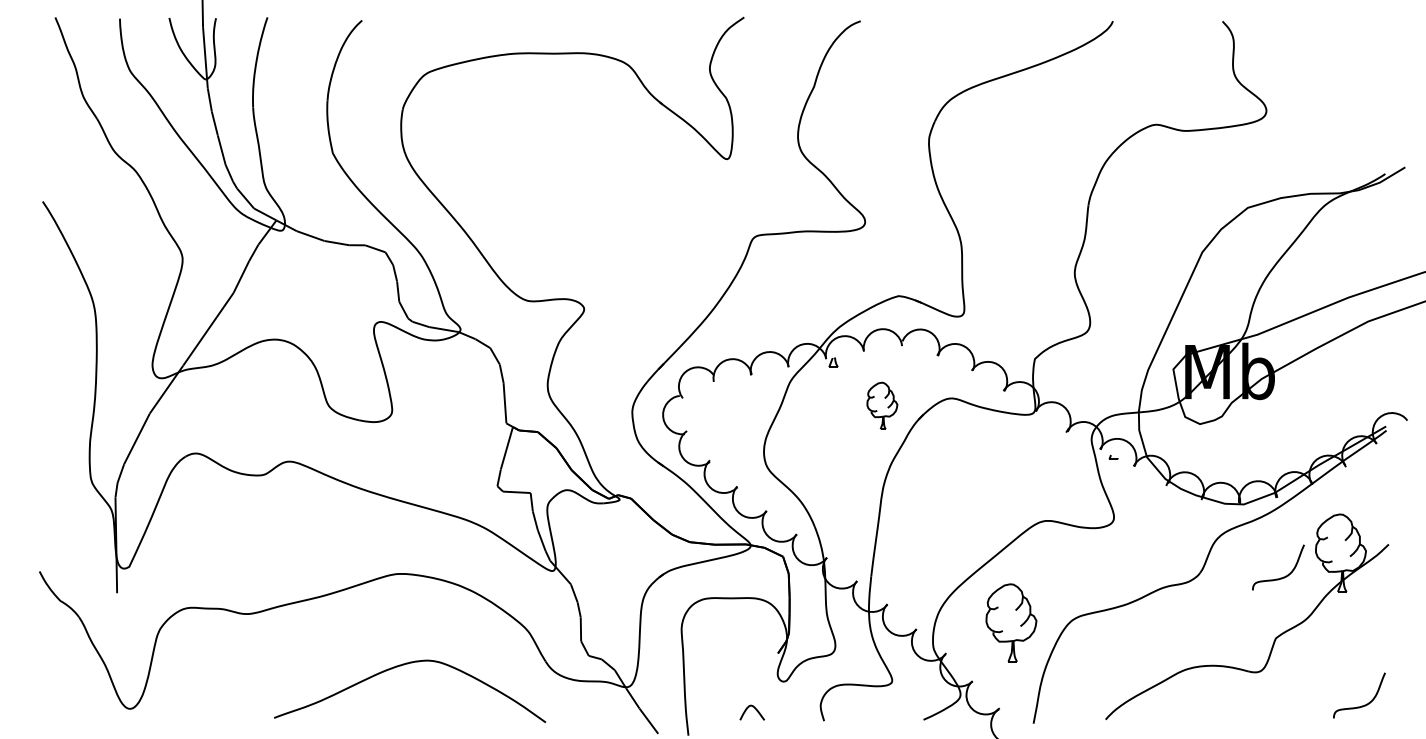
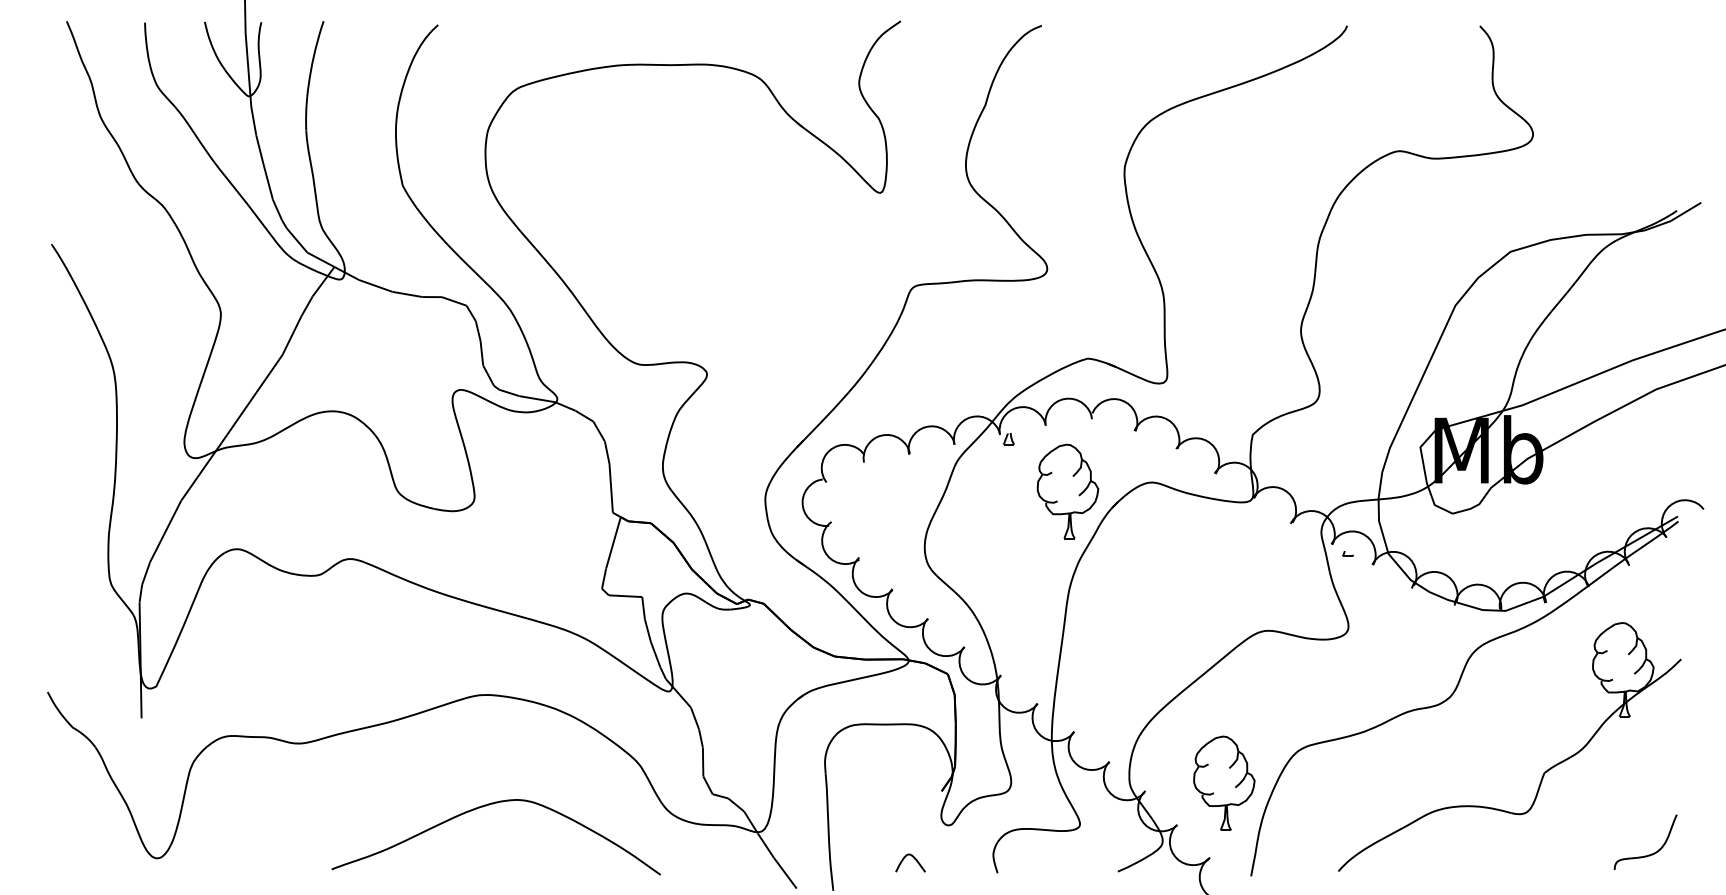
part: (882, 405) -> (1068, 491), size x1.67
curve: (1280, 577) -> (1550, 699), removed
part: (1011, 622) -> (1224, 782), moved

